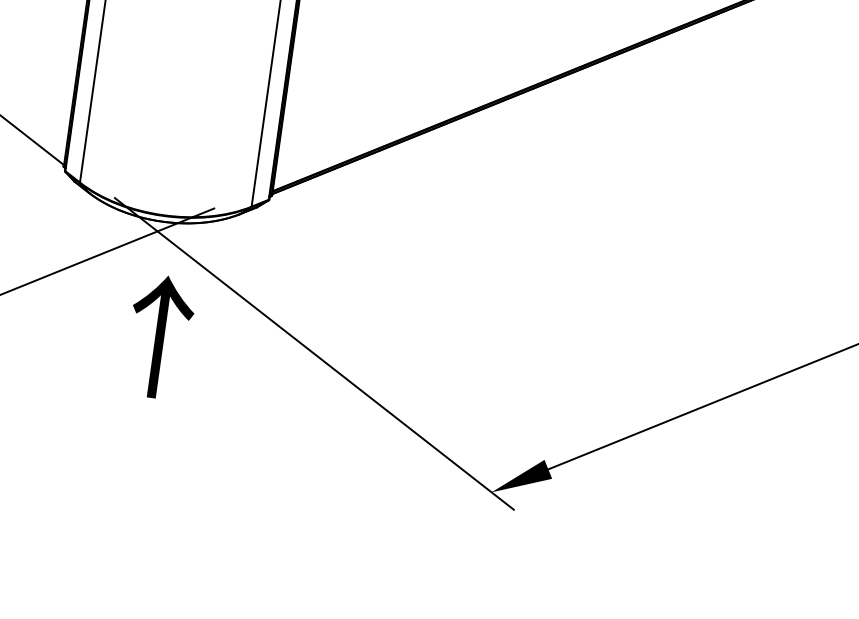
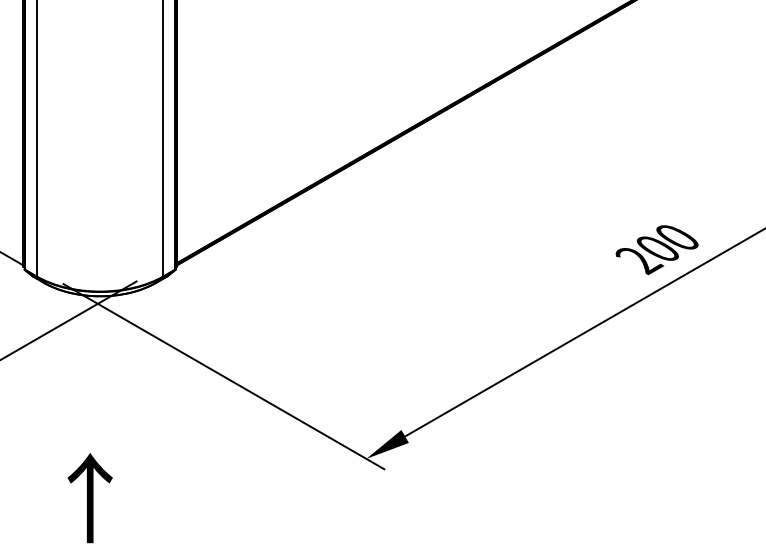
text: (158, 337) -> (89, 498), moved

